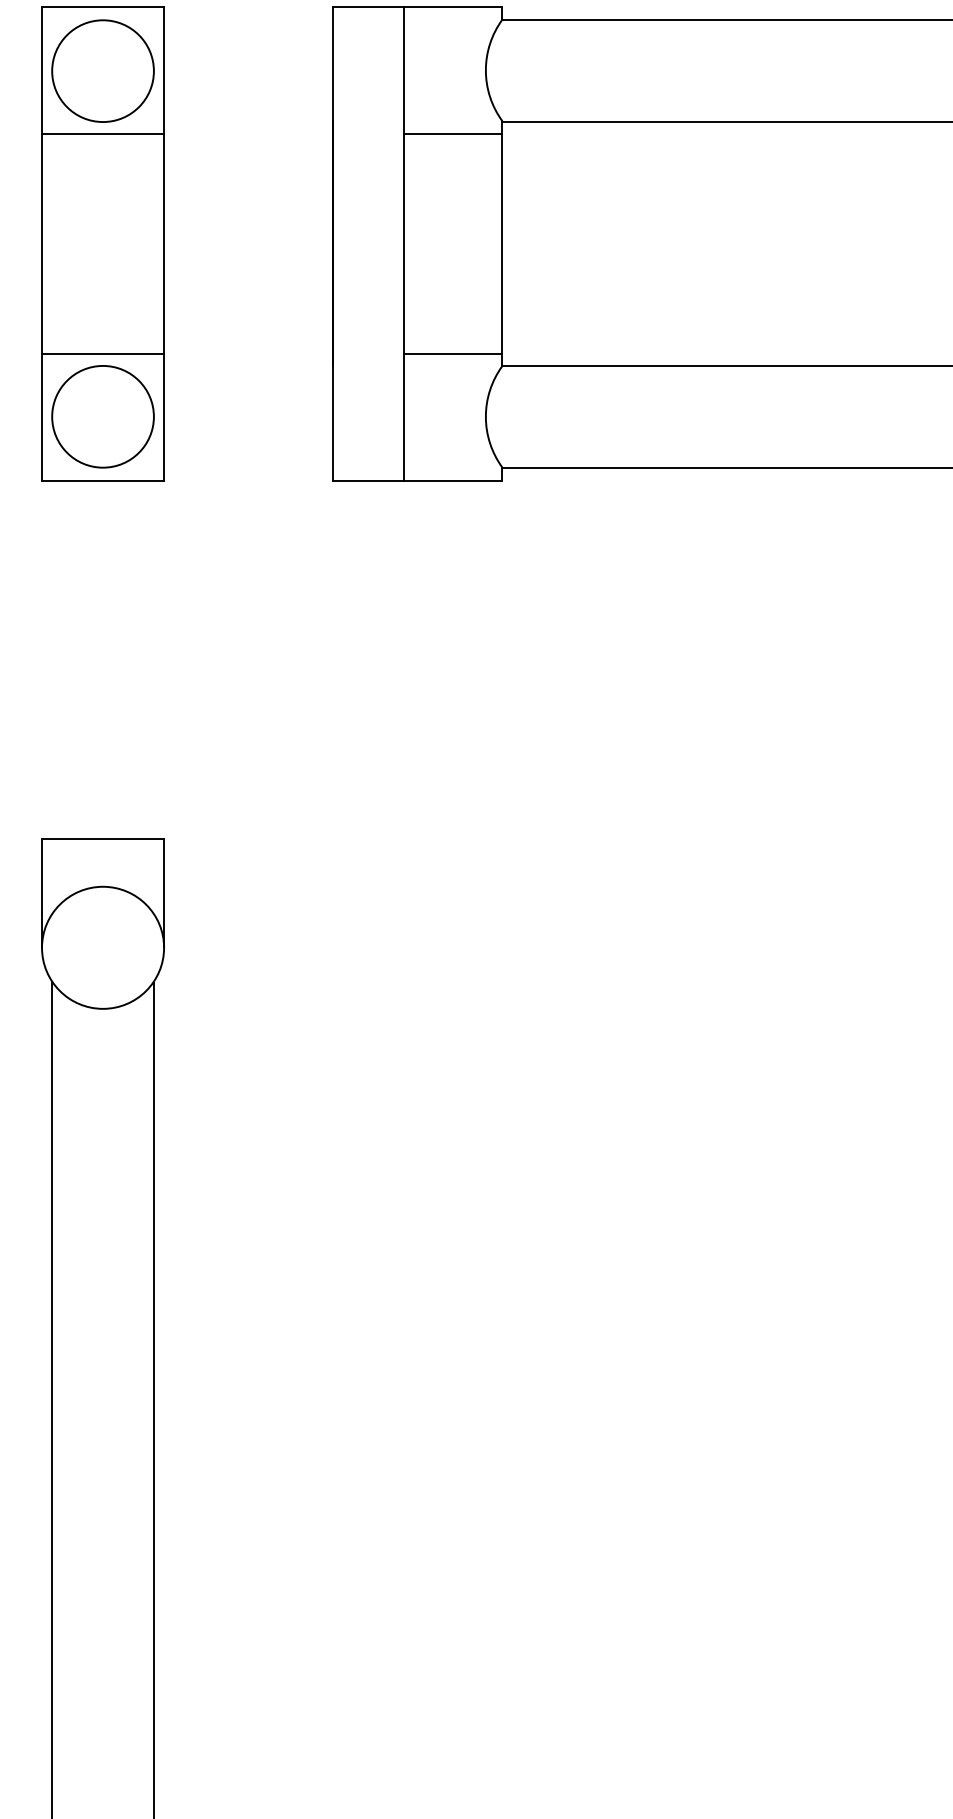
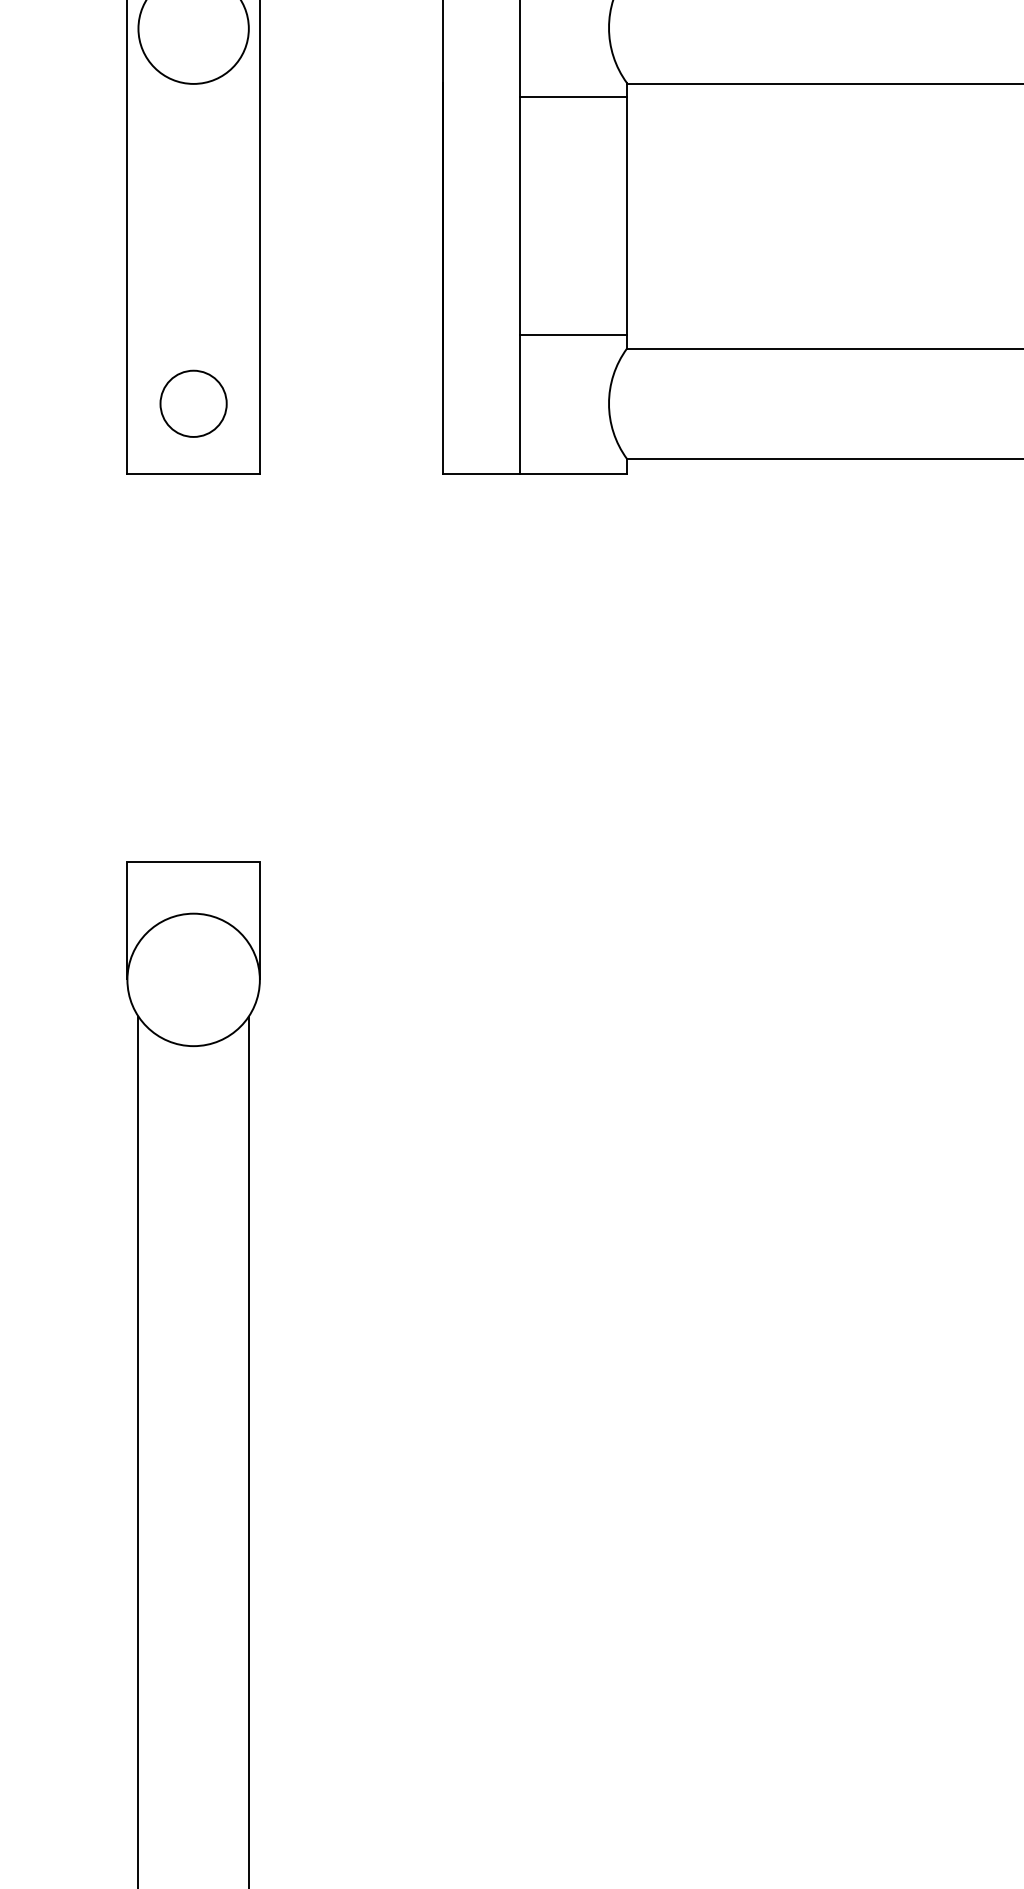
line: (103, 134) -> (194, 97), removed
line: (103, 353) -> (194, 335), removed
circle: (102, 416) -> (193, 403), size x0.6

